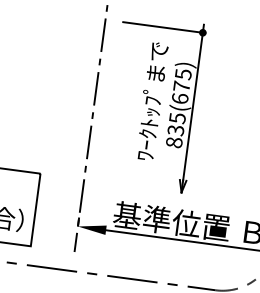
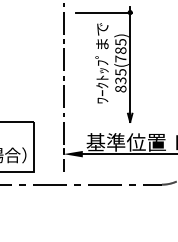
text: (180, 92) -> (120, 54), 835(675) -> 835(785)

